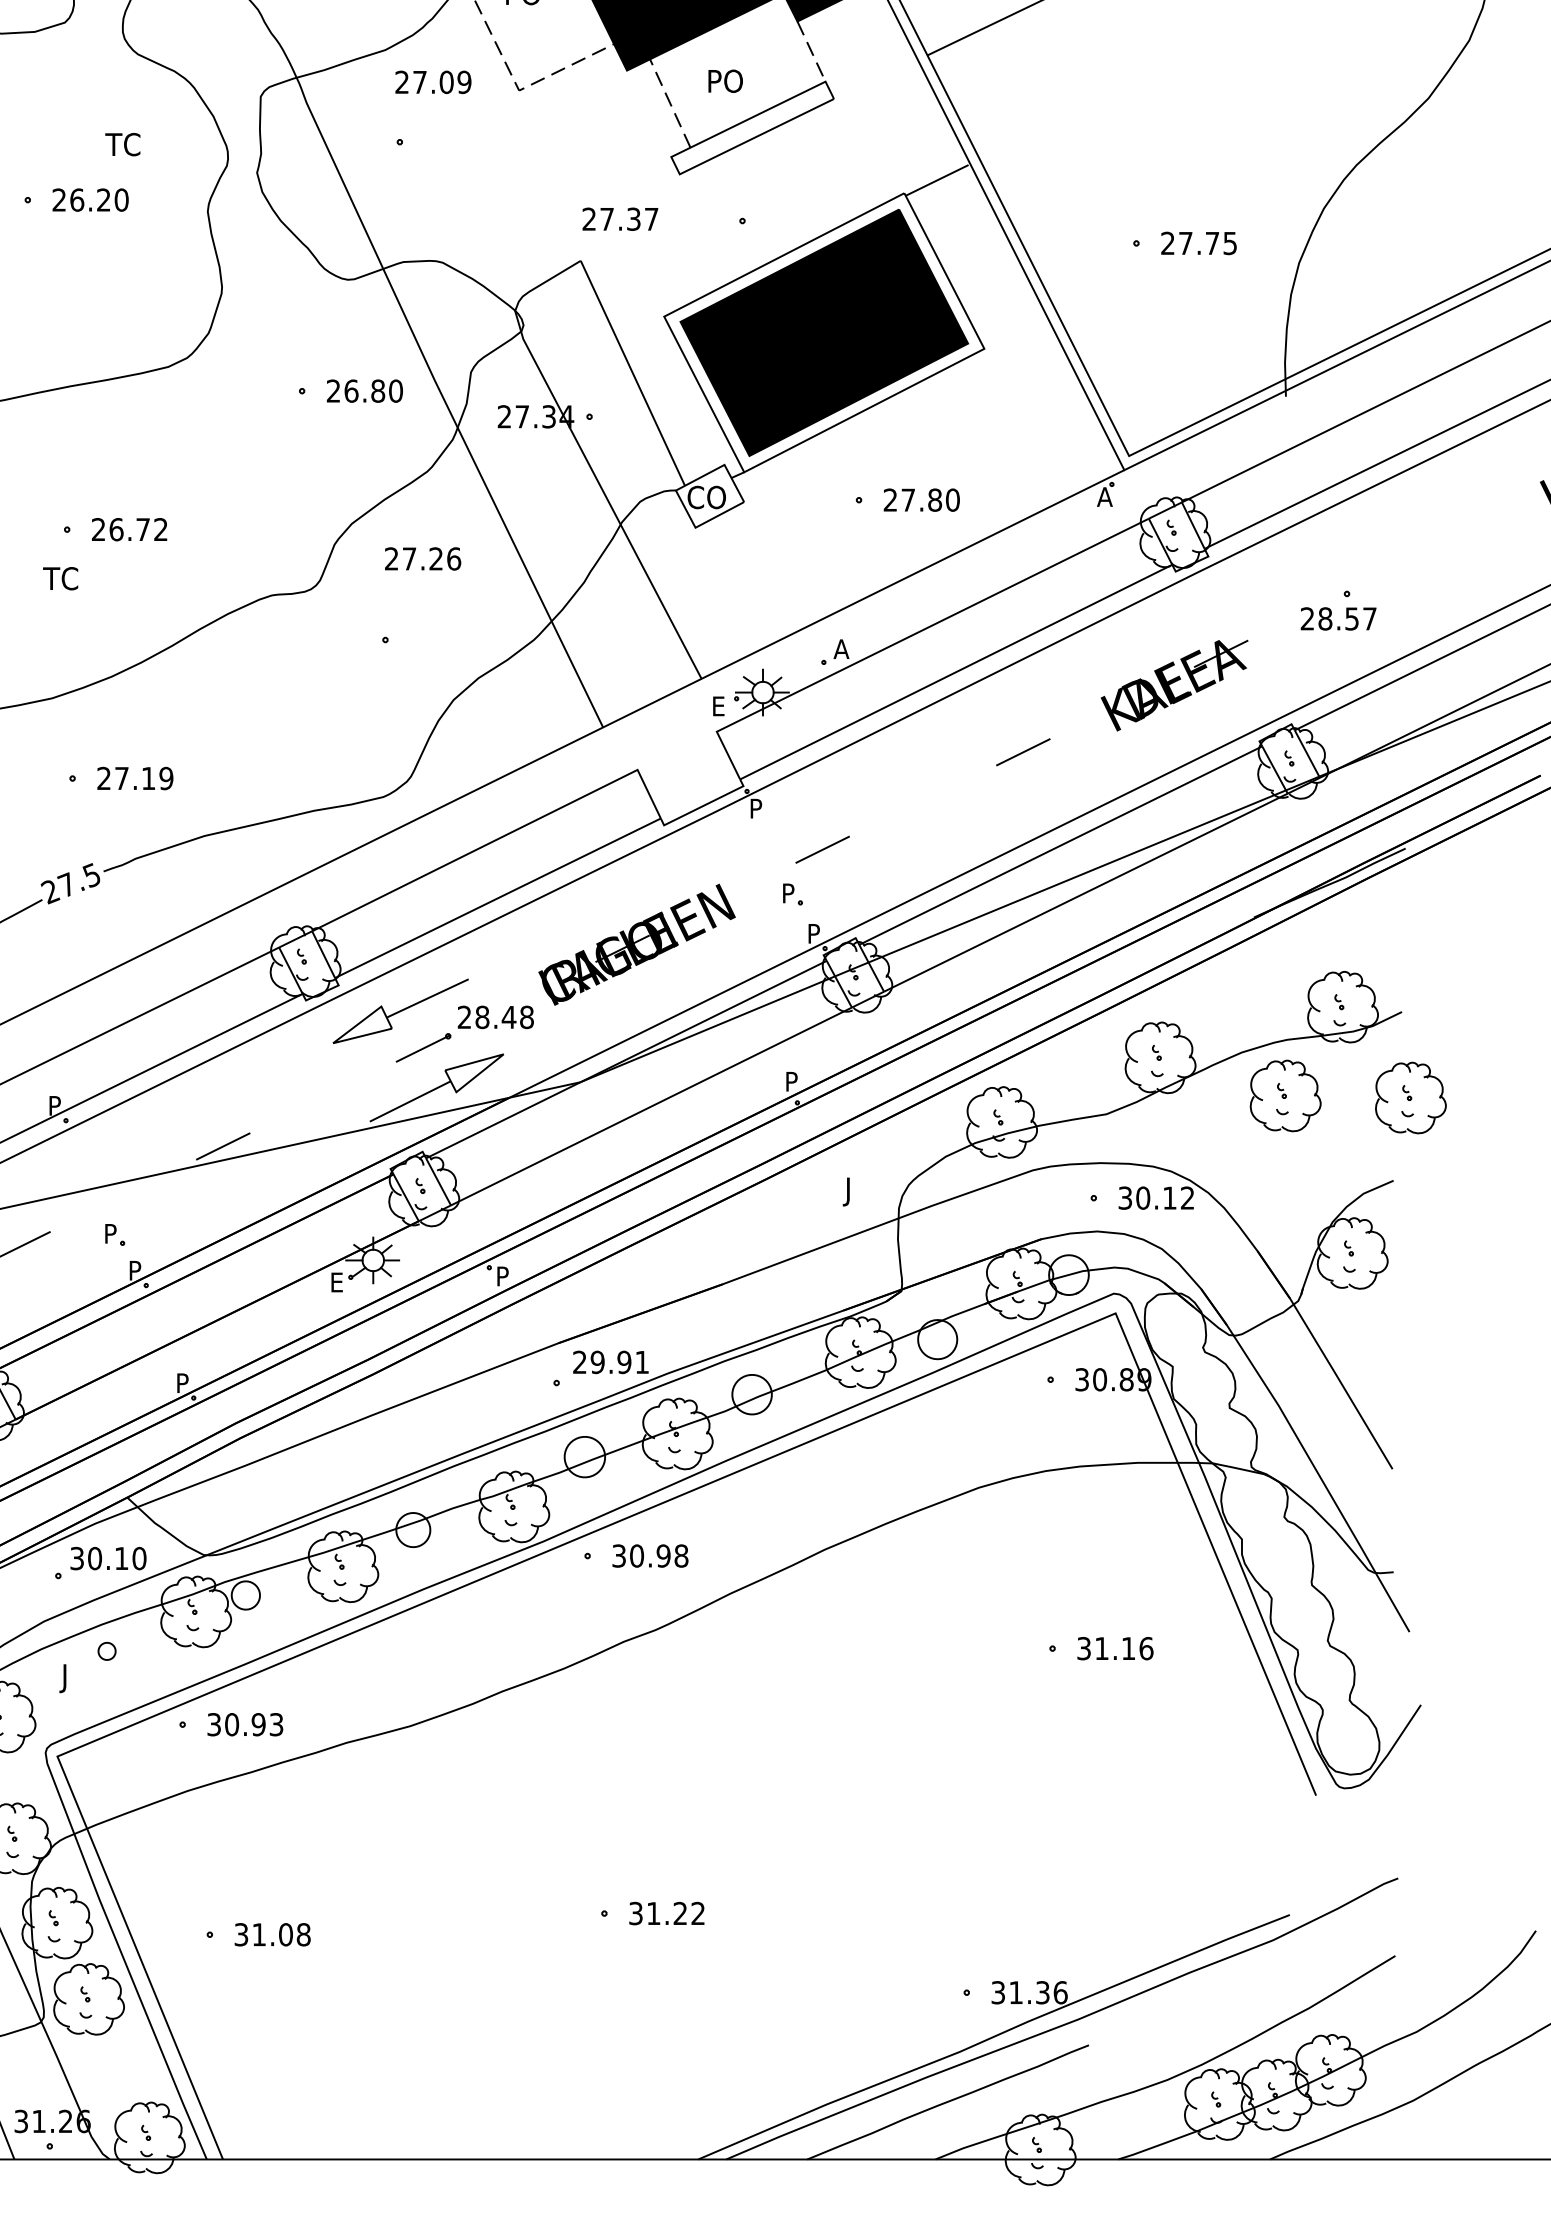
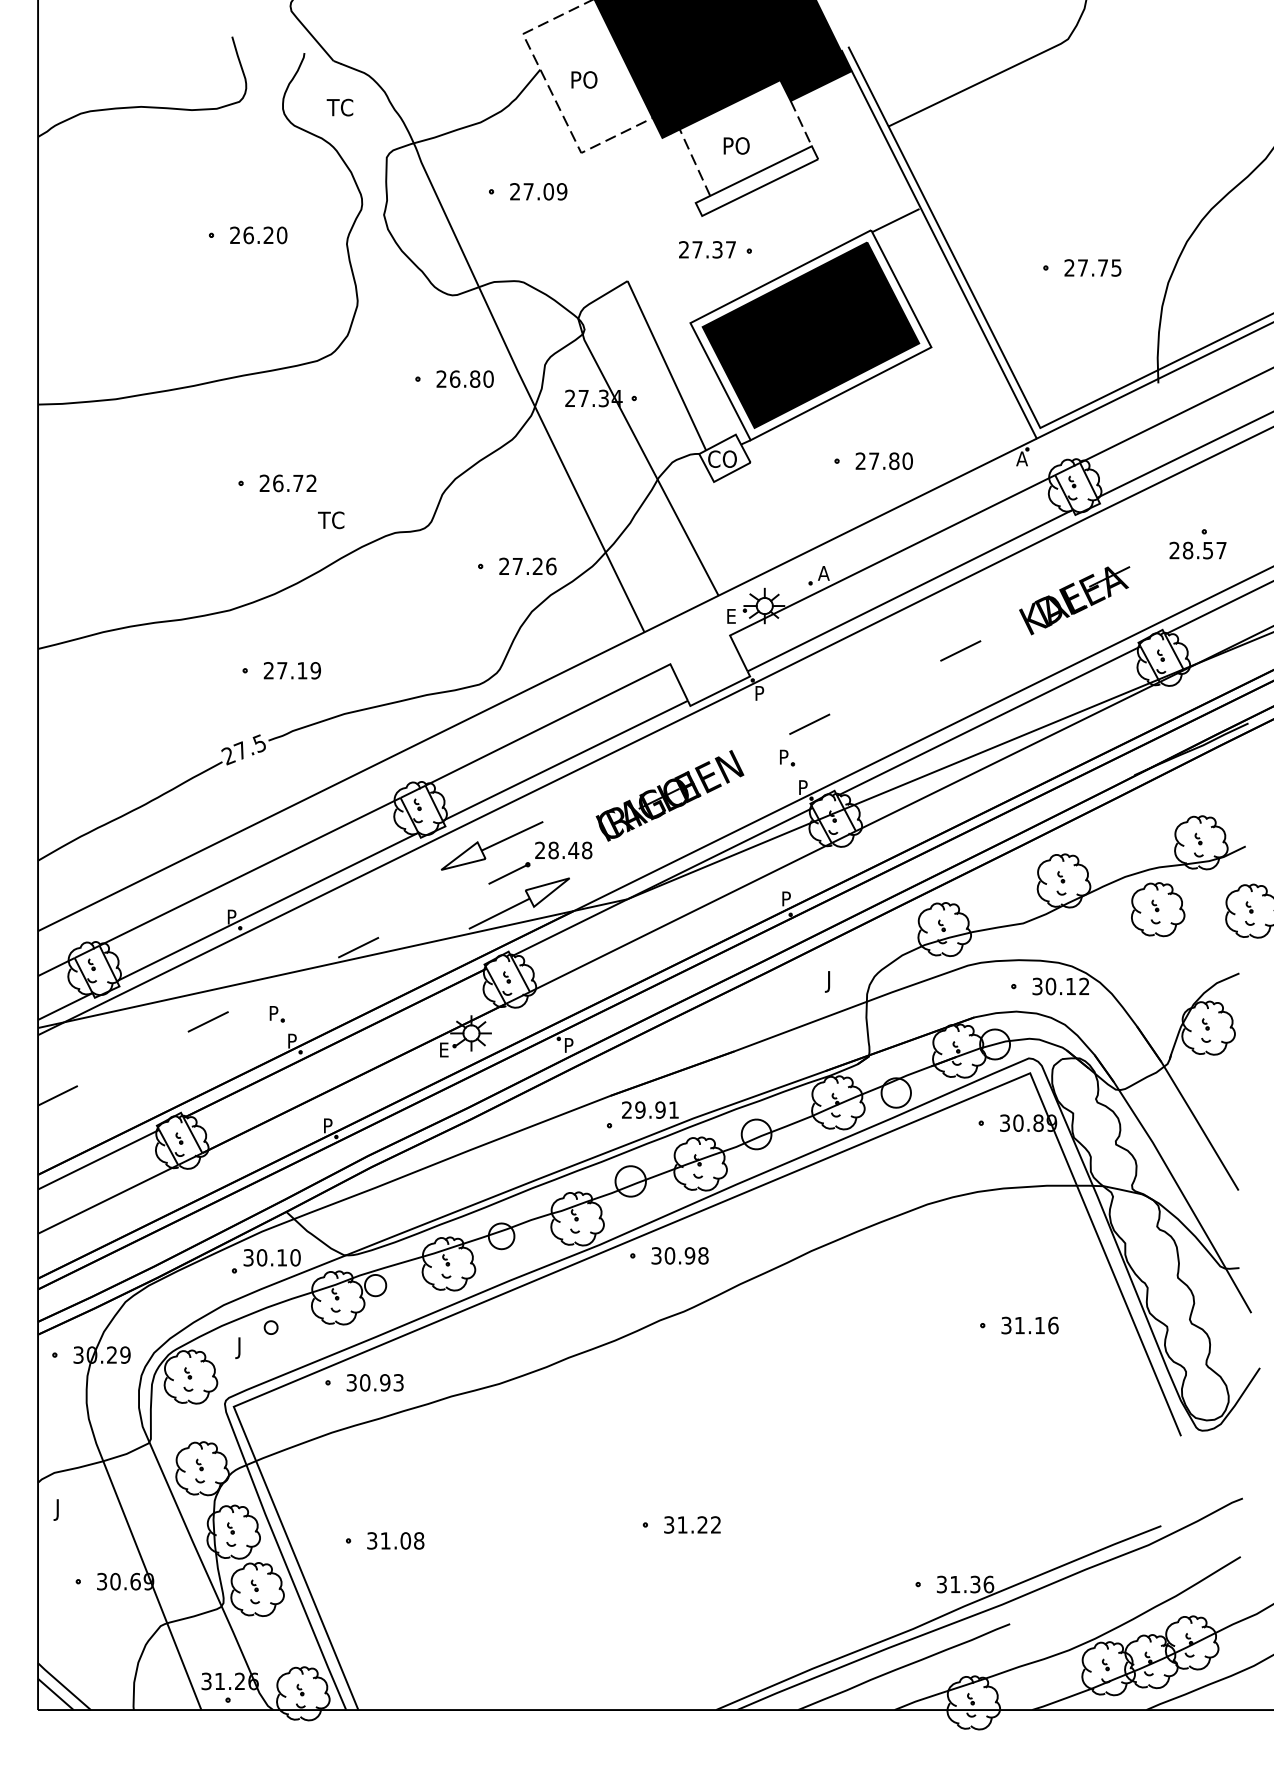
text: (433, 81) -> (538, 191), moved
text: (122, 144) -> (339, 107), moved
text: (620, 218) -> (707, 249), moved
text: (422, 558) -> (527, 566), moved
text: (61, 578) -> (331, 520), moved

